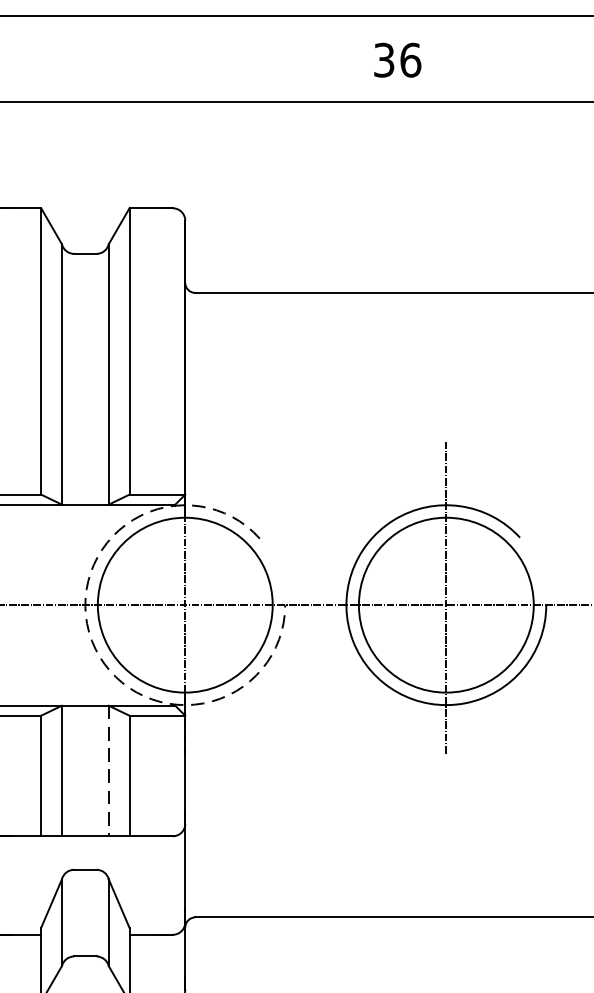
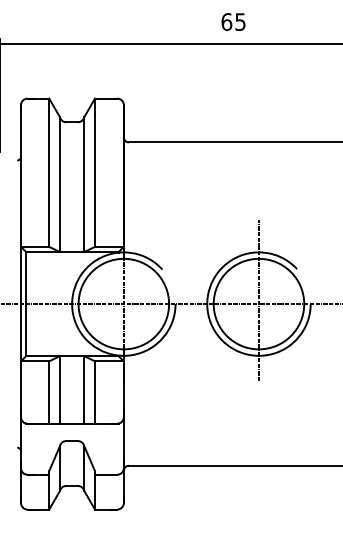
text: (397, 59) -> (233, 21), 36 -> 65
arc: (91, 640) -> (75, 322), dashed -> solid
line: (109, 770) -> (84, 389), dashed -> solid

